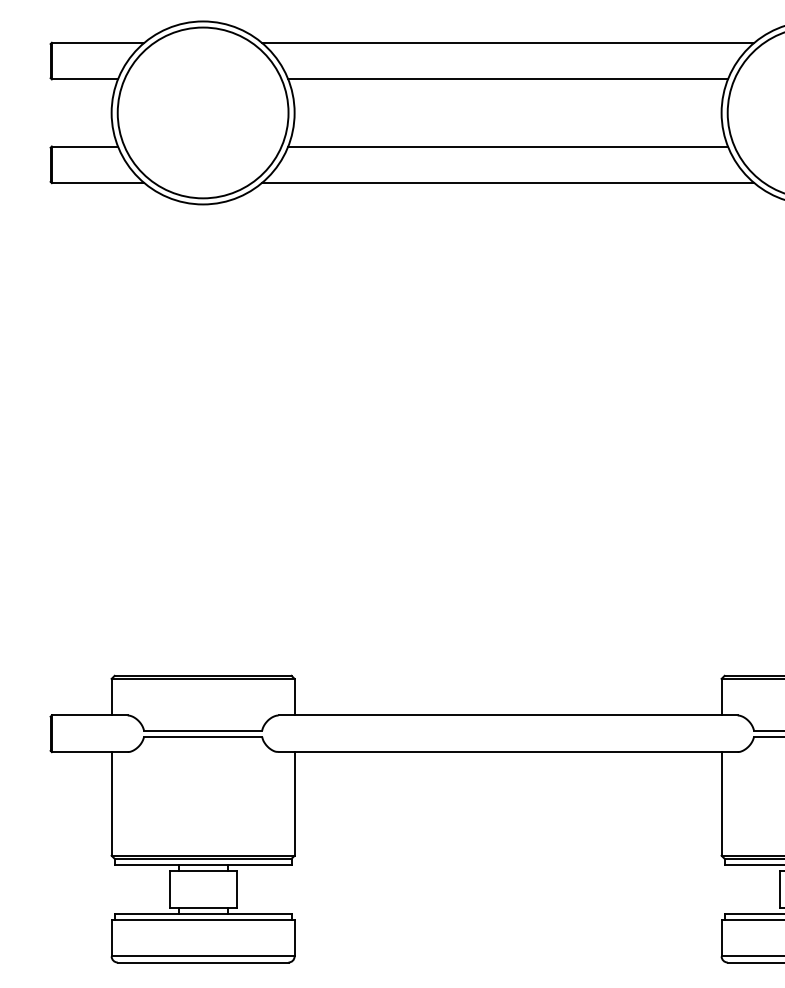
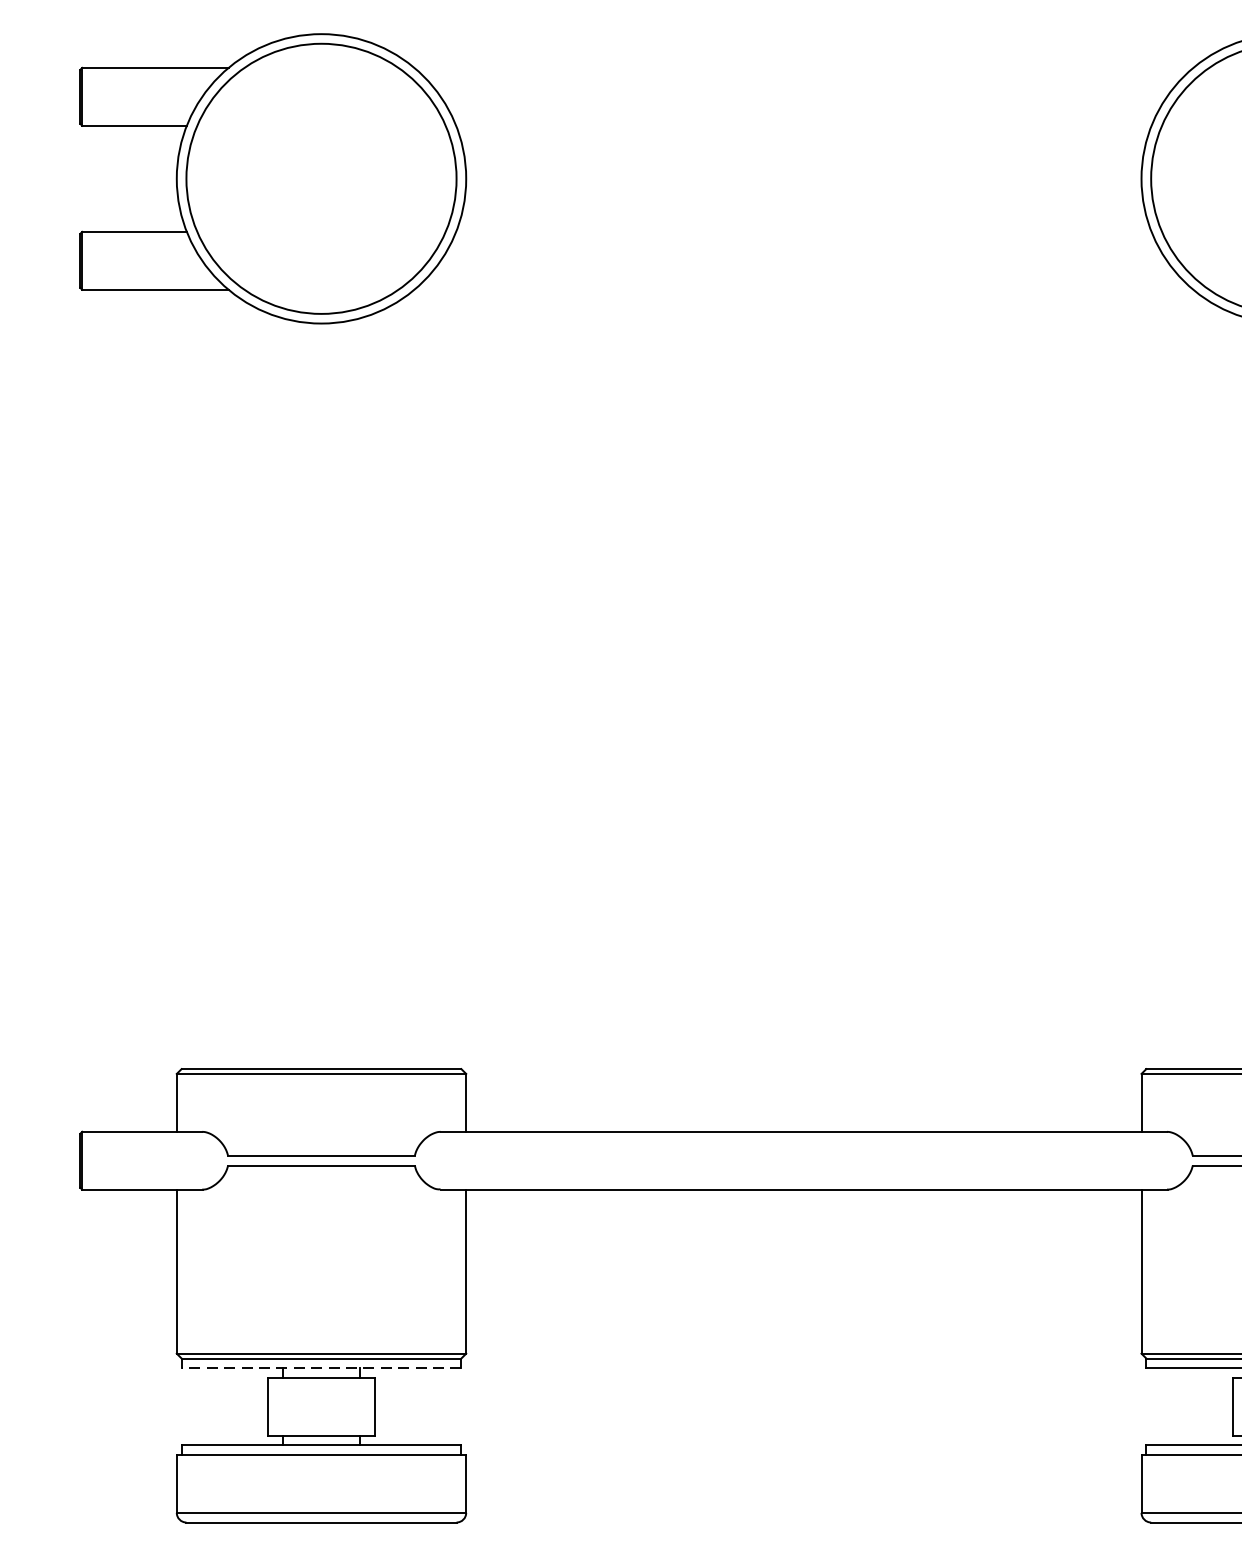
line: (507, 42) -> (802, 67), removed
line: (507, 79) -> (802, 125), removed
line: (507, 146) -> (802, 231), removed
line: (507, 183) -> (802, 290), removed
line: (202, 864) -> (320, 1367), solid -> dashed

